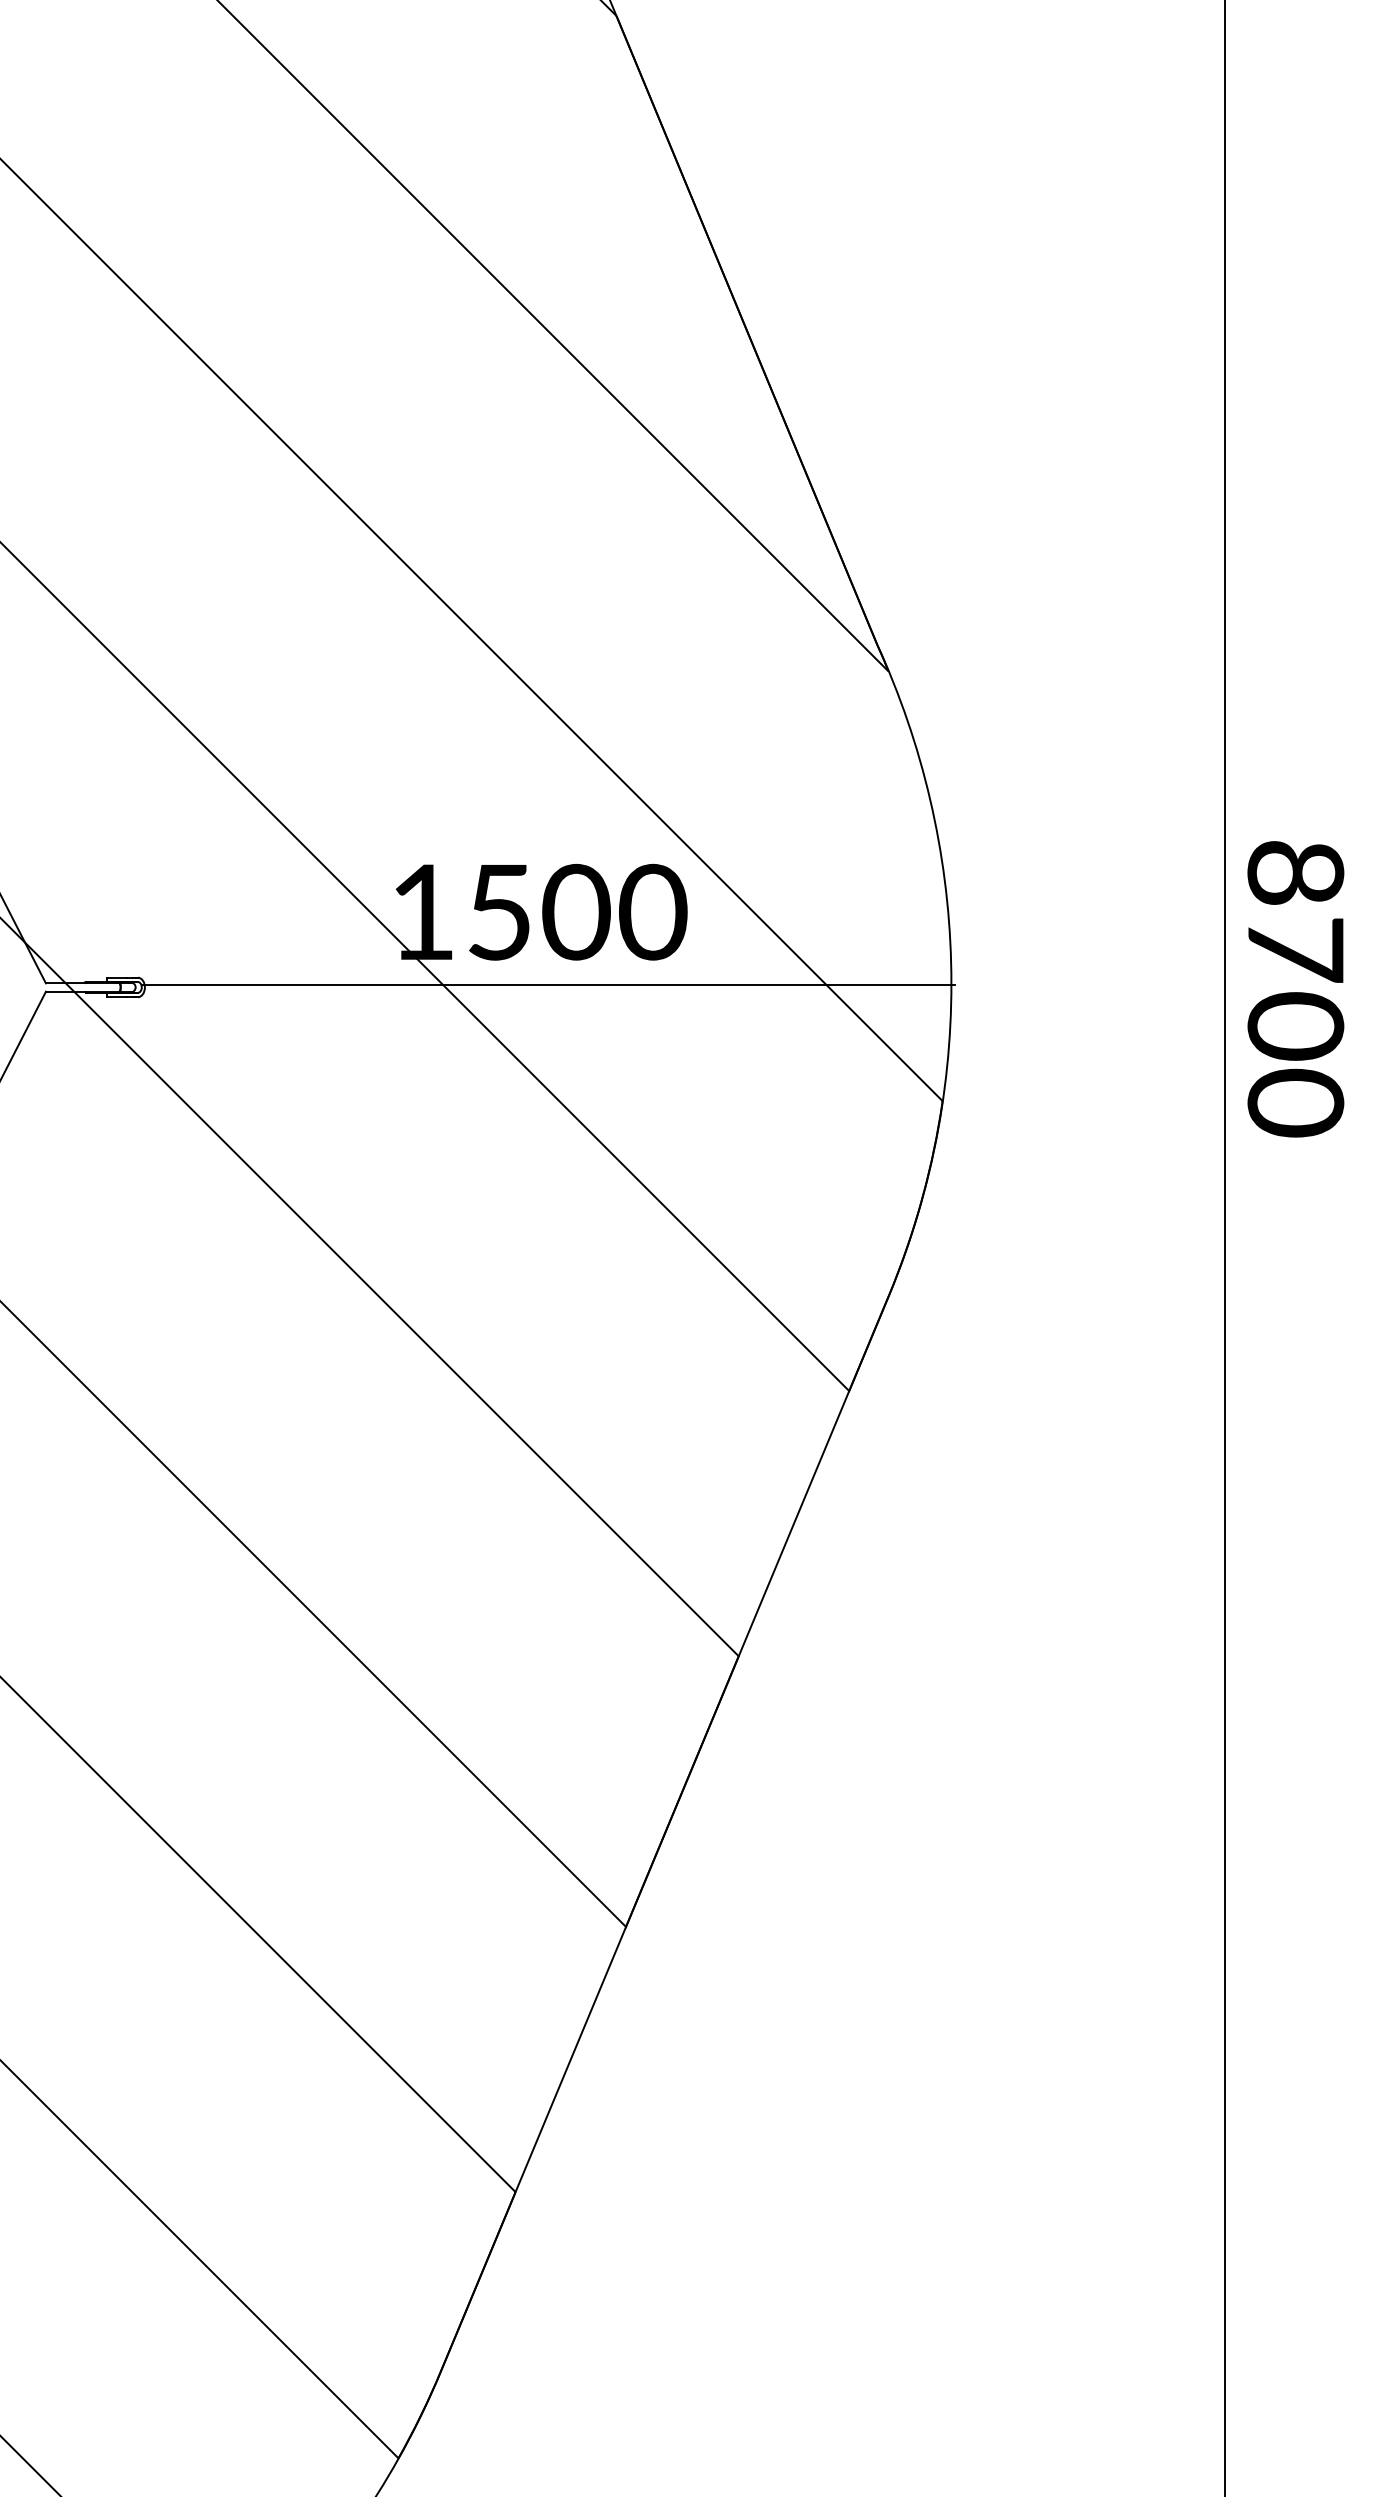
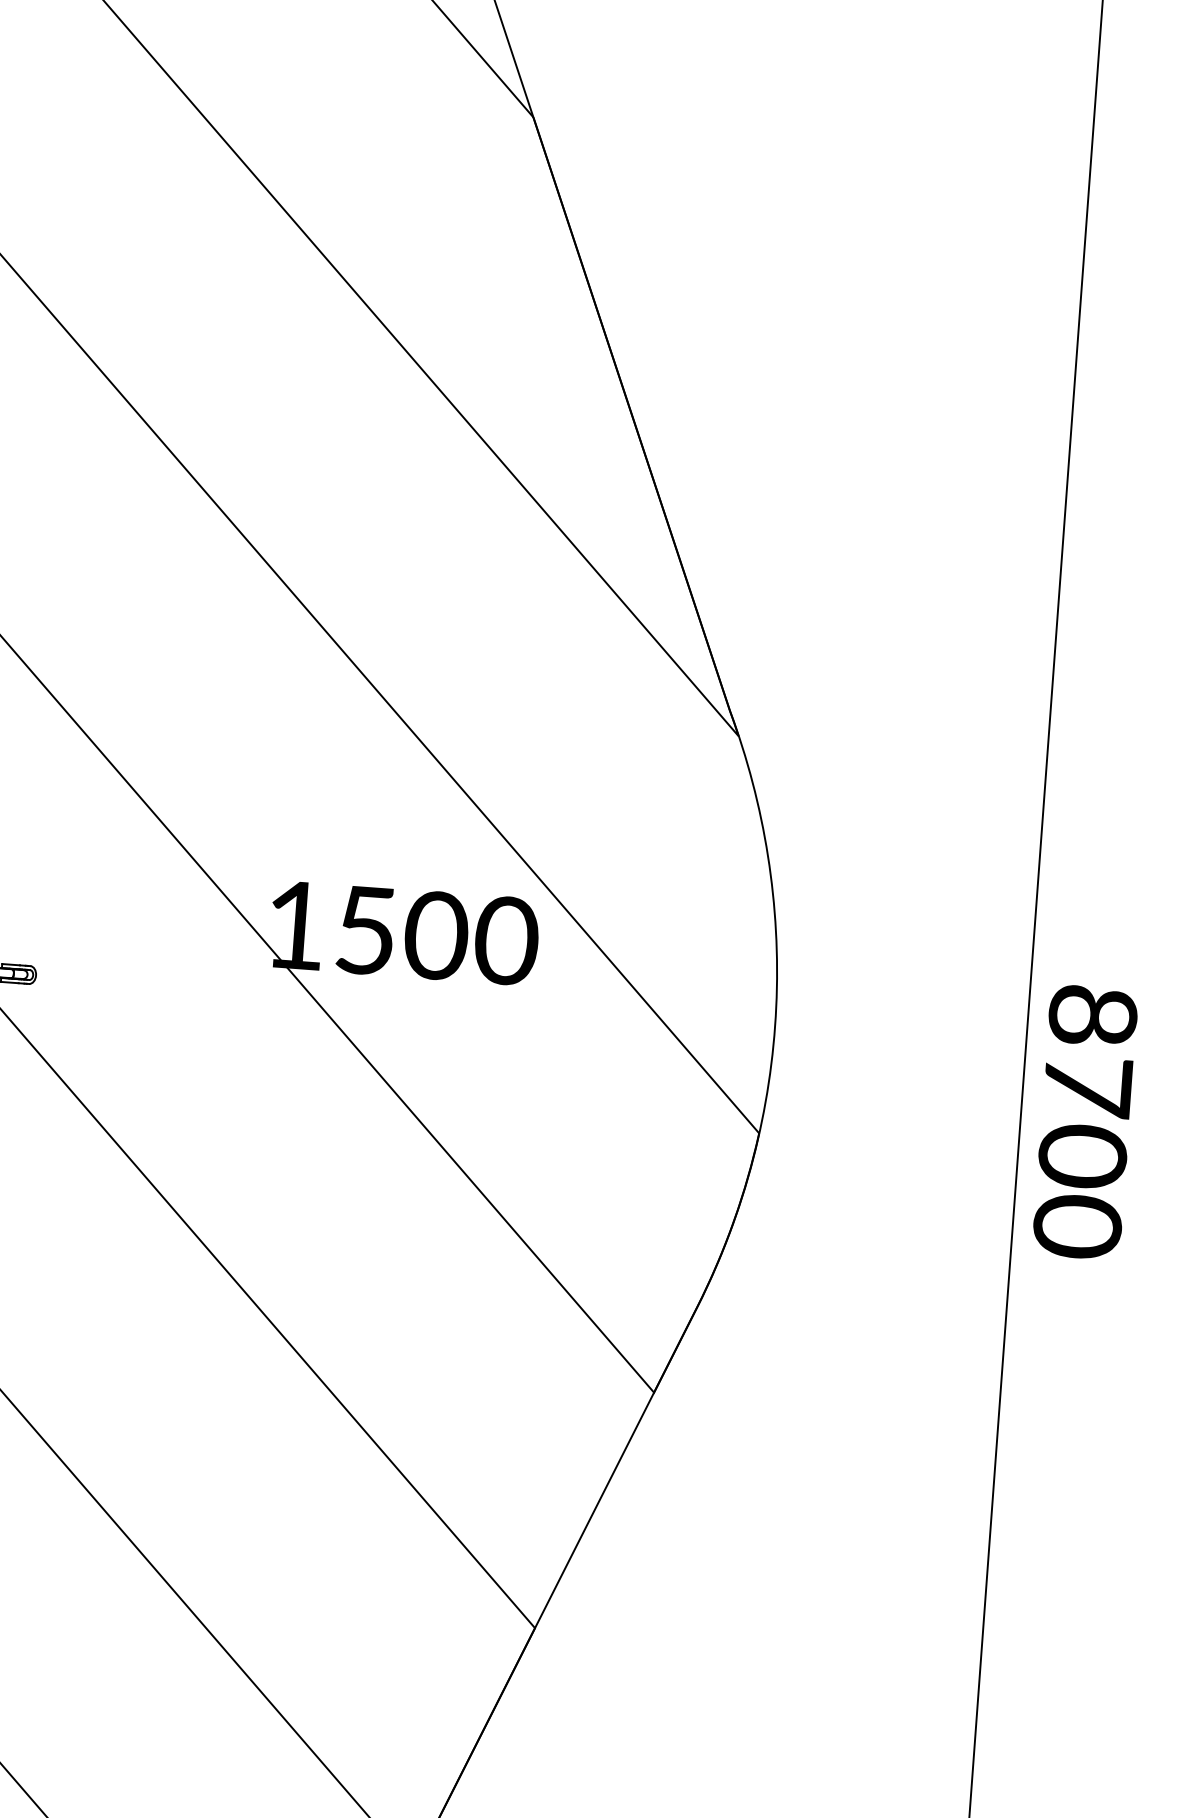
line: (547, 984) -> (405, 999), removed
text: (1295, 989) -> (1084, 1122), moved

